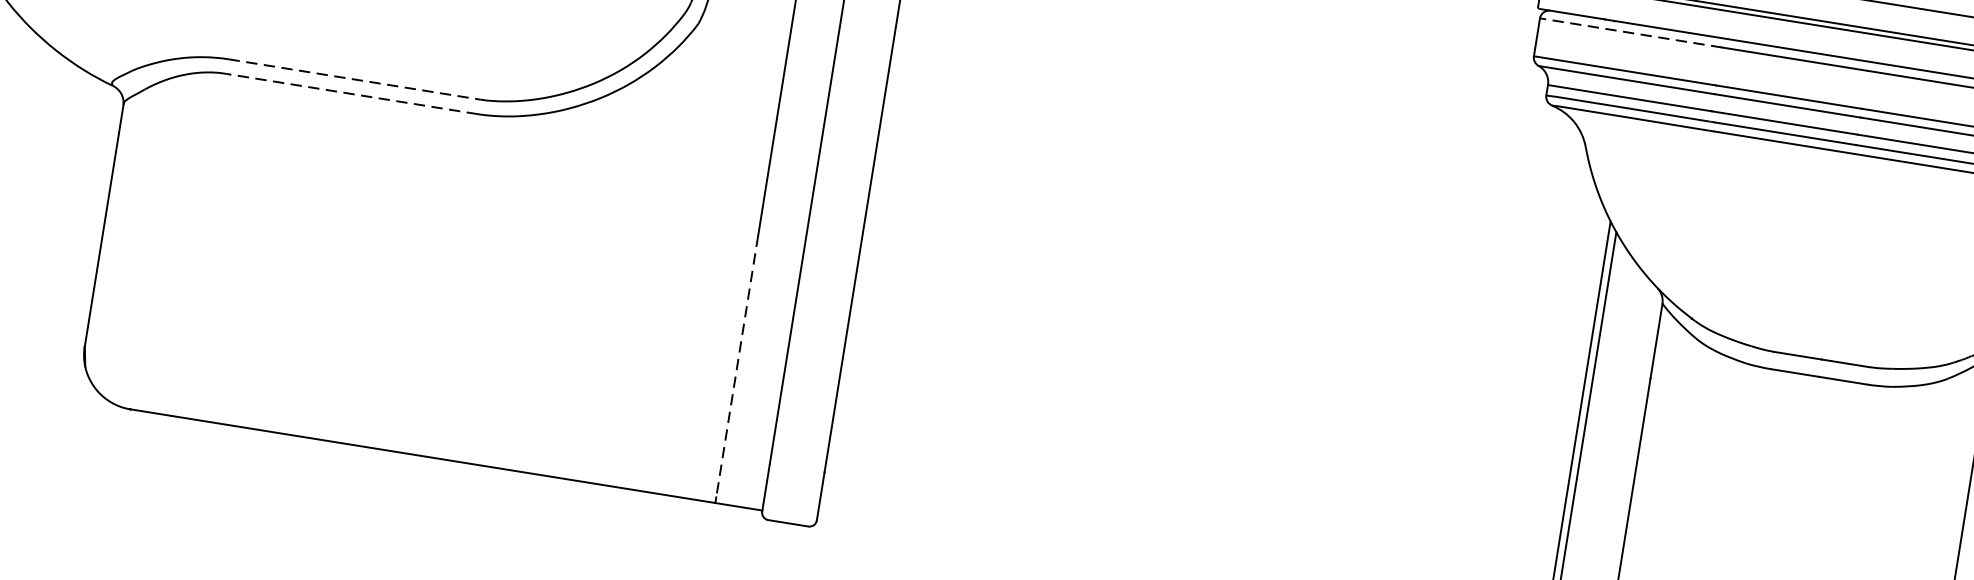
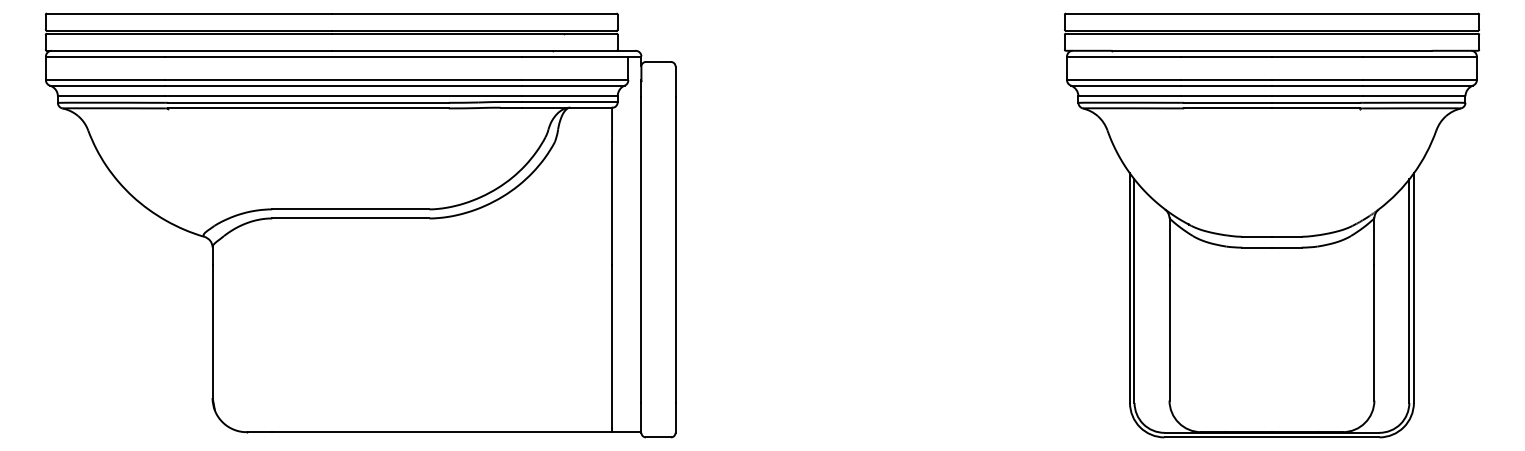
line: (1630, 32) -> (1123, 56), dashed -> solid
line: (353, 79) -> (350, 209), dashed -> solid
line: (351, 93) -> (350, 218), dashed -> solid
line: (737, 367) -> (612, 347), dashed -> solid

